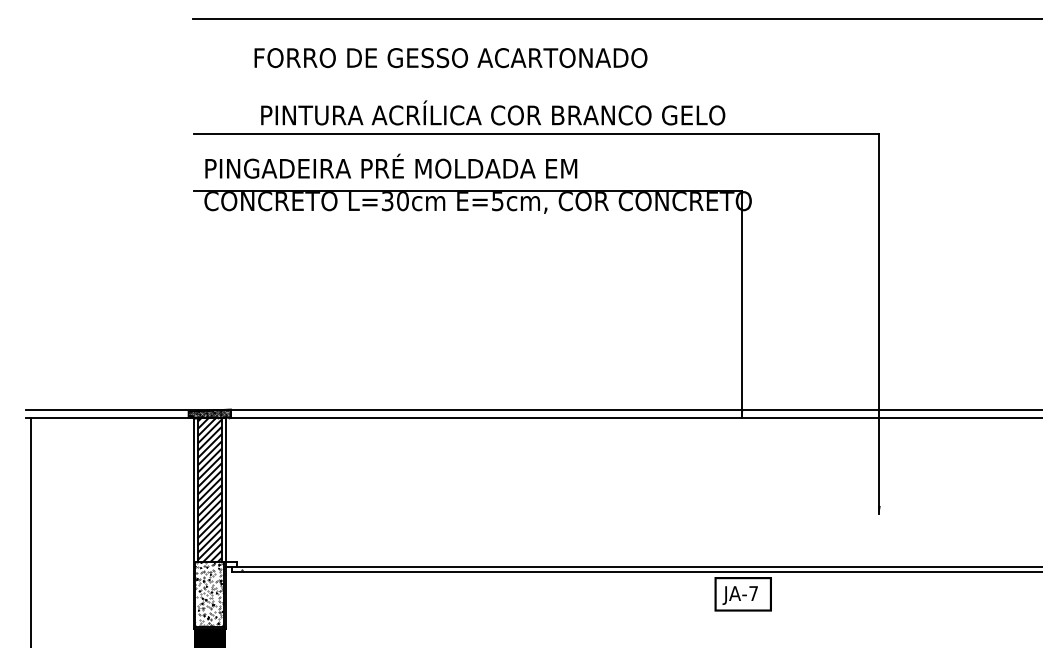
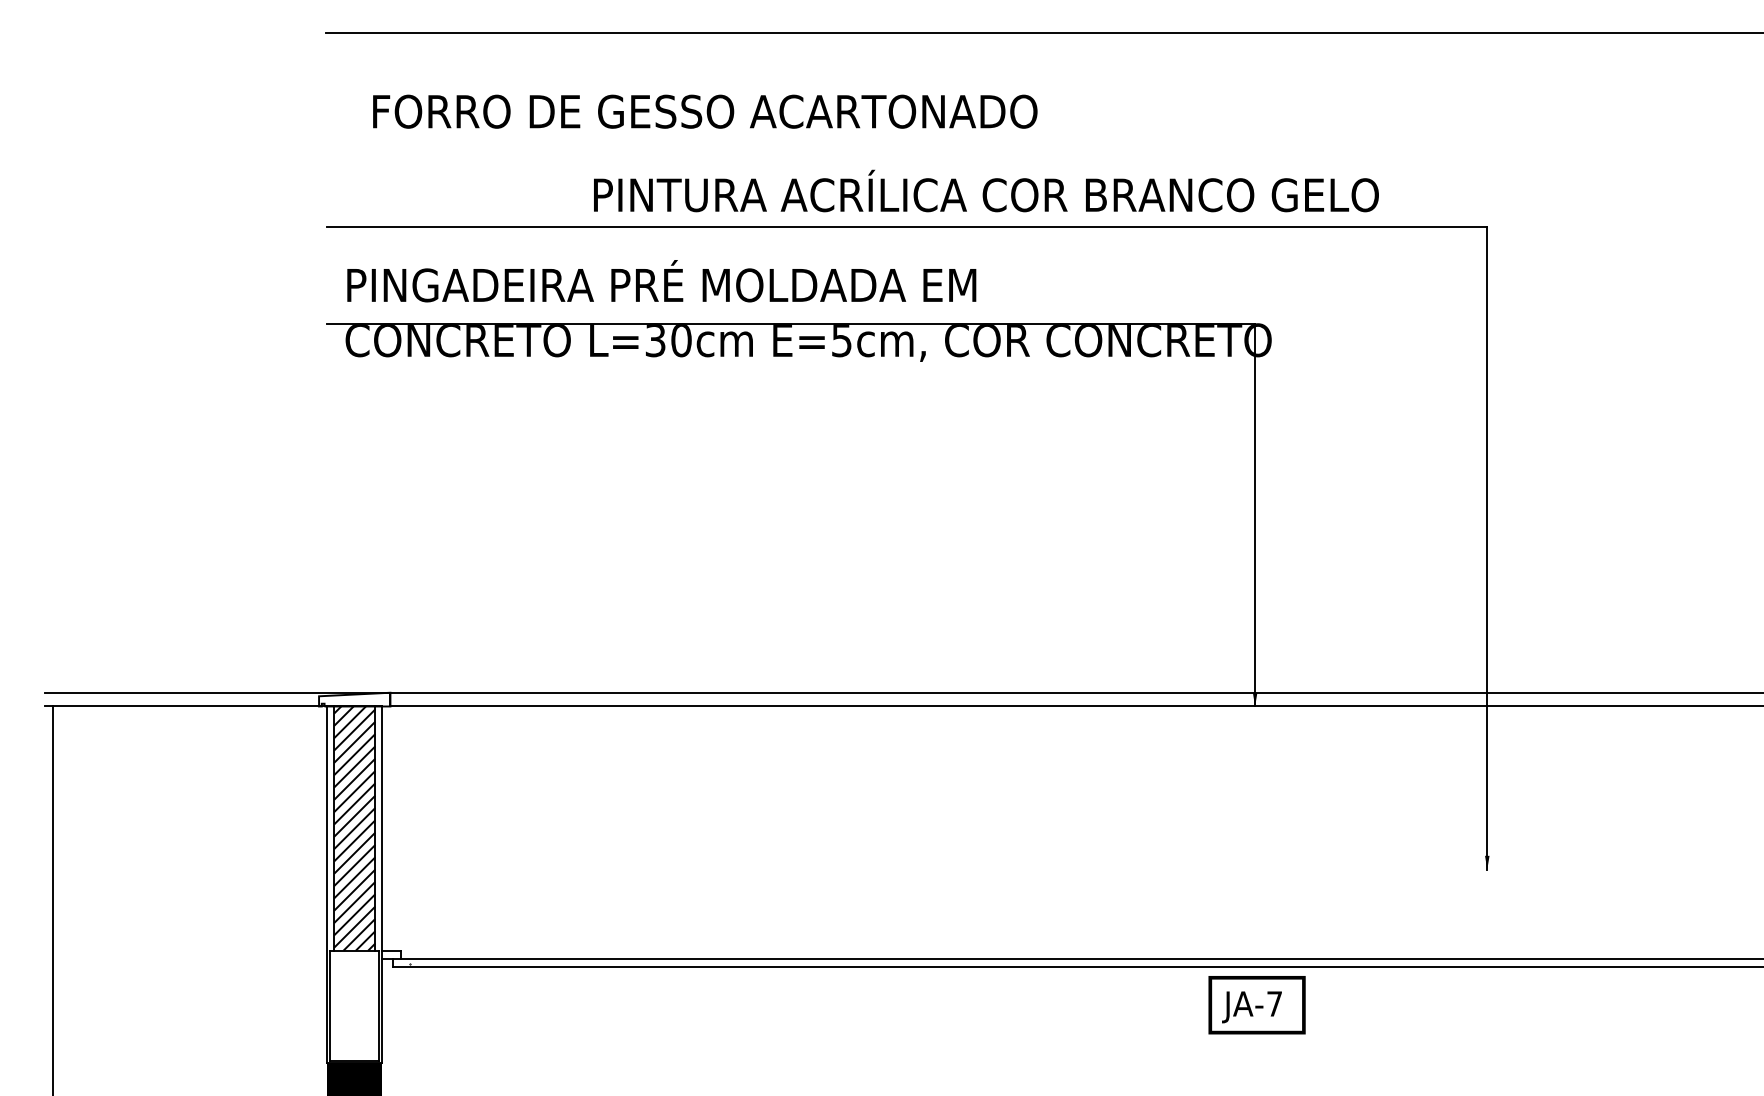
text: (450, 58) -> (704, 112), moved
text: (493, 112) -> (986, 190), moved
hatch: (209, 413) -> (354, 699), removed
hatch: (209, 594) -> (354, 1005), removed

